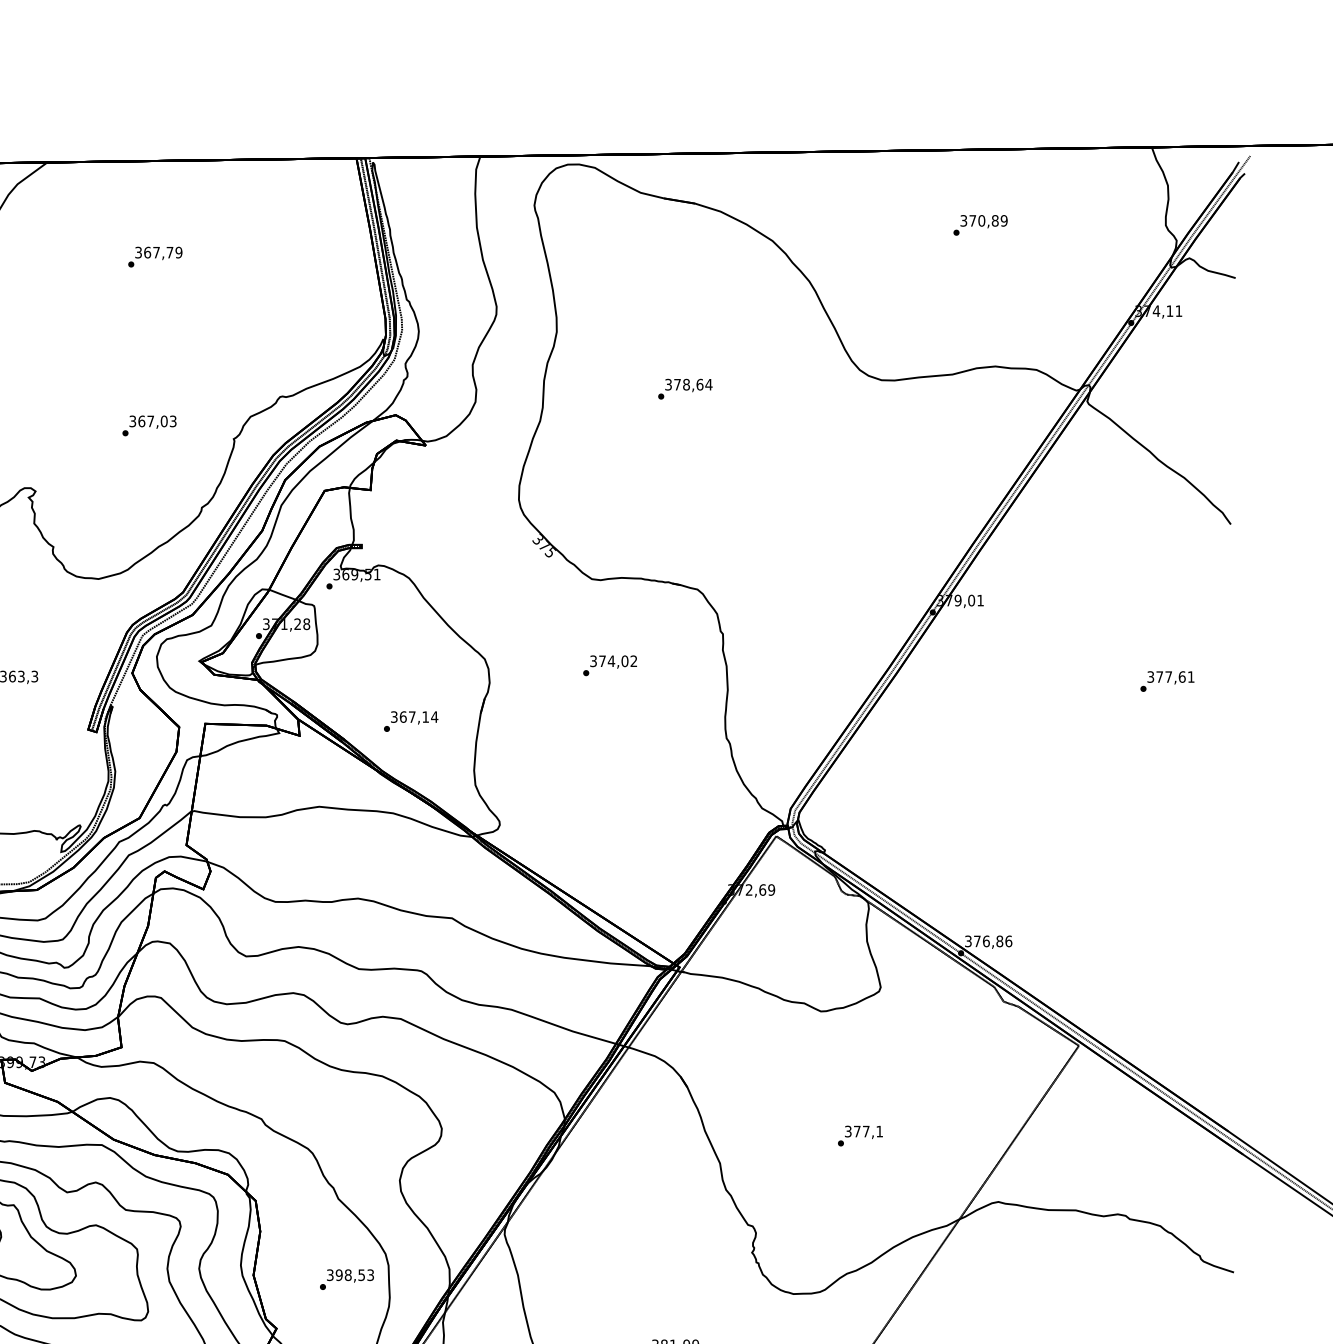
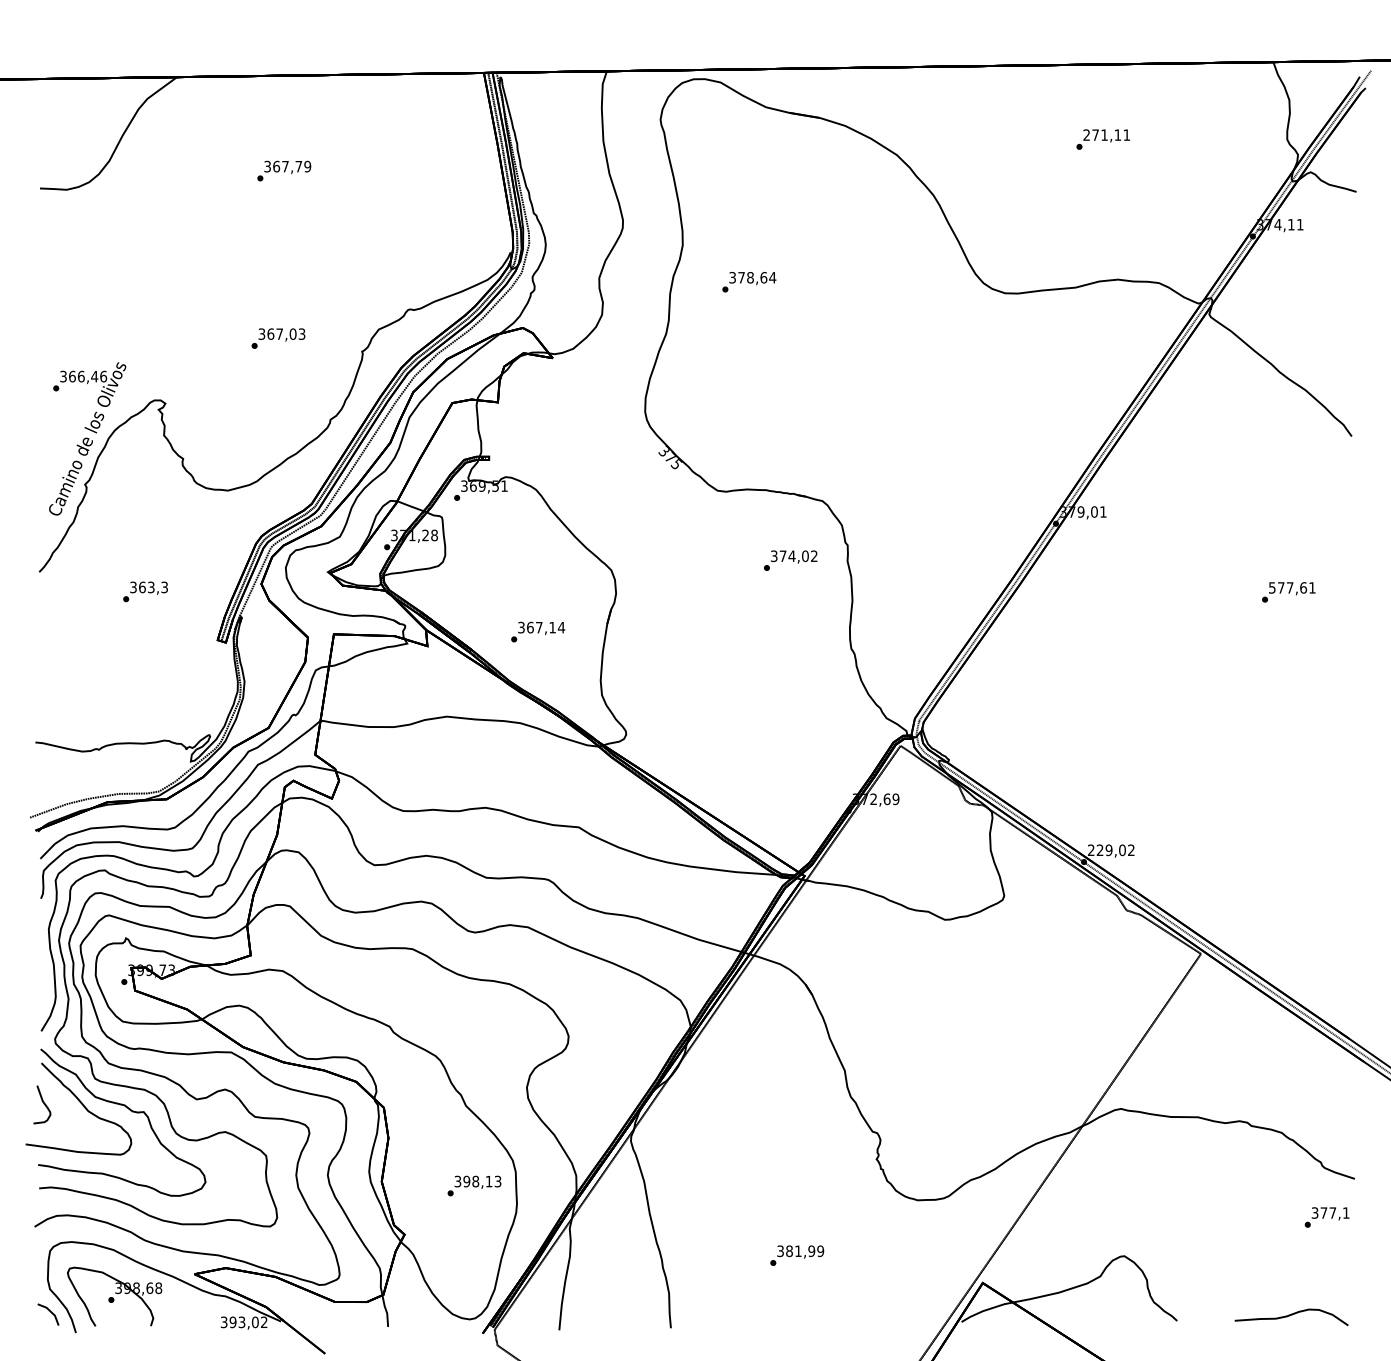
text: (983, 220) -> (1106, 134), 370,89 -> 271,11
text: (685, 389) -> (749, 282), moved
text: (609, 665) -> (790, 560), moved
text: (1150, 676) -> (1272, 587), 377,61 -> 577,61
text: (988, 941) -> (1111, 850), 376,86 -> 229,02
text: (859, 1136) -> (1326, 1217), moved
text: (361, 1275) -> (488, 1181), 398,53 -> 398,13

